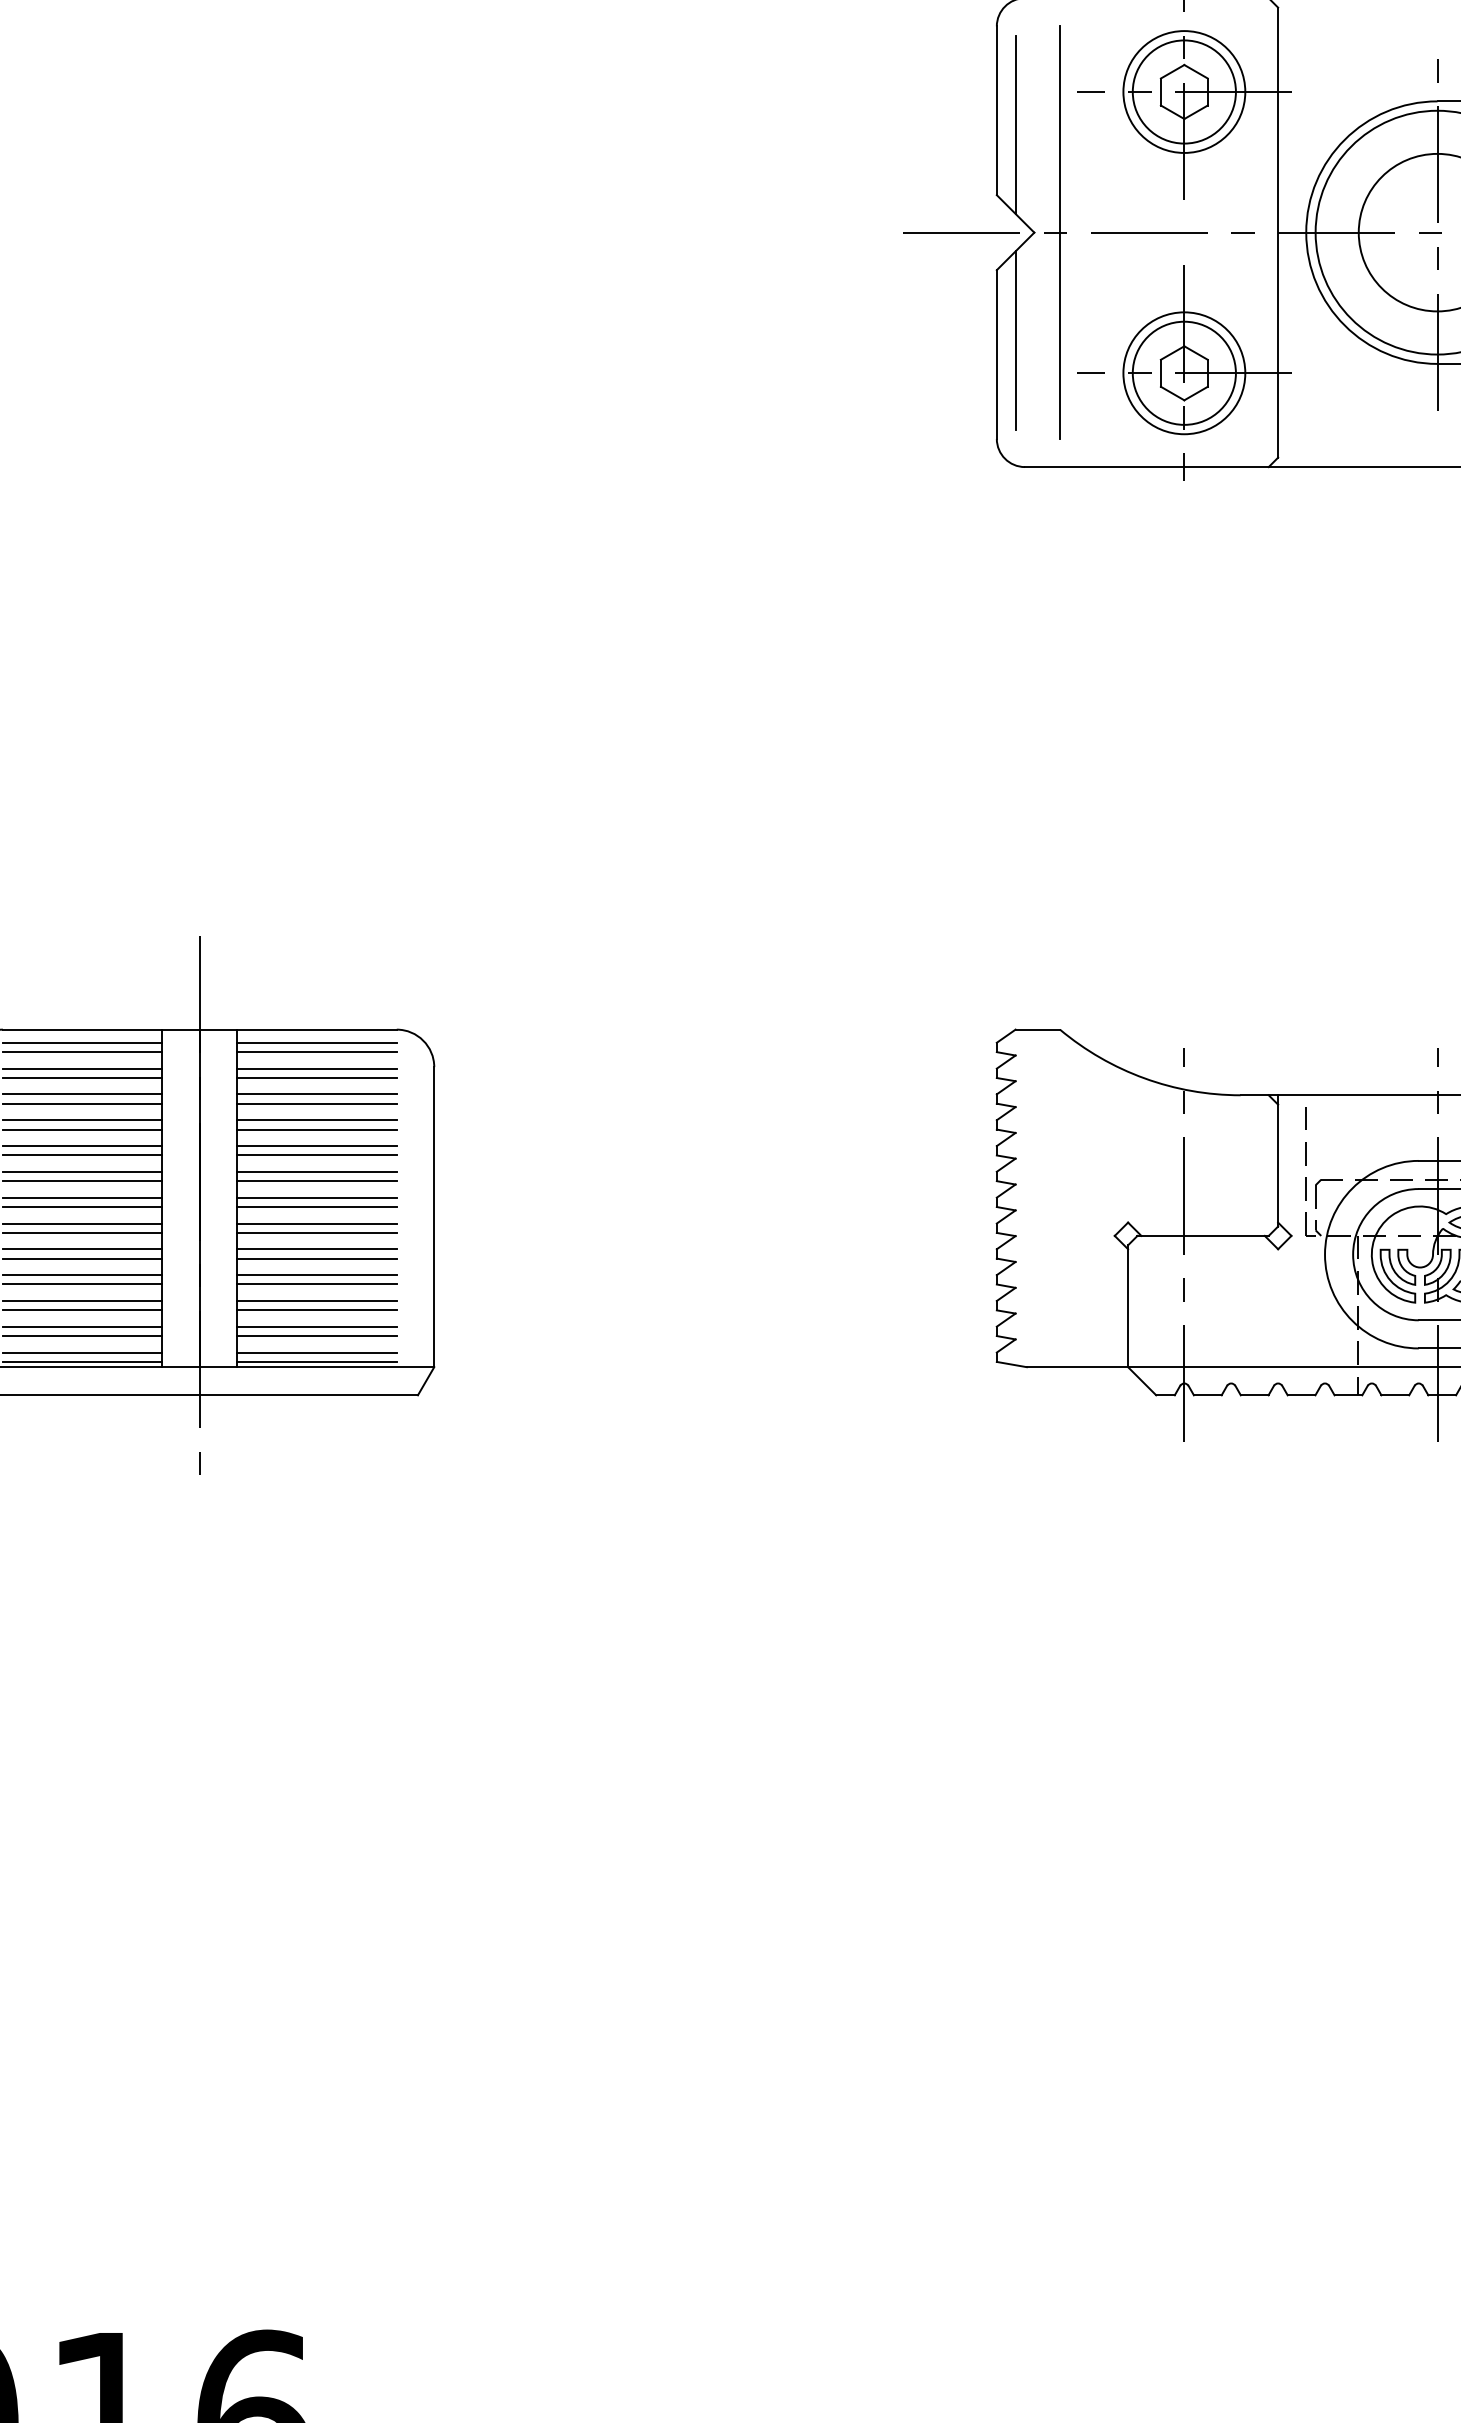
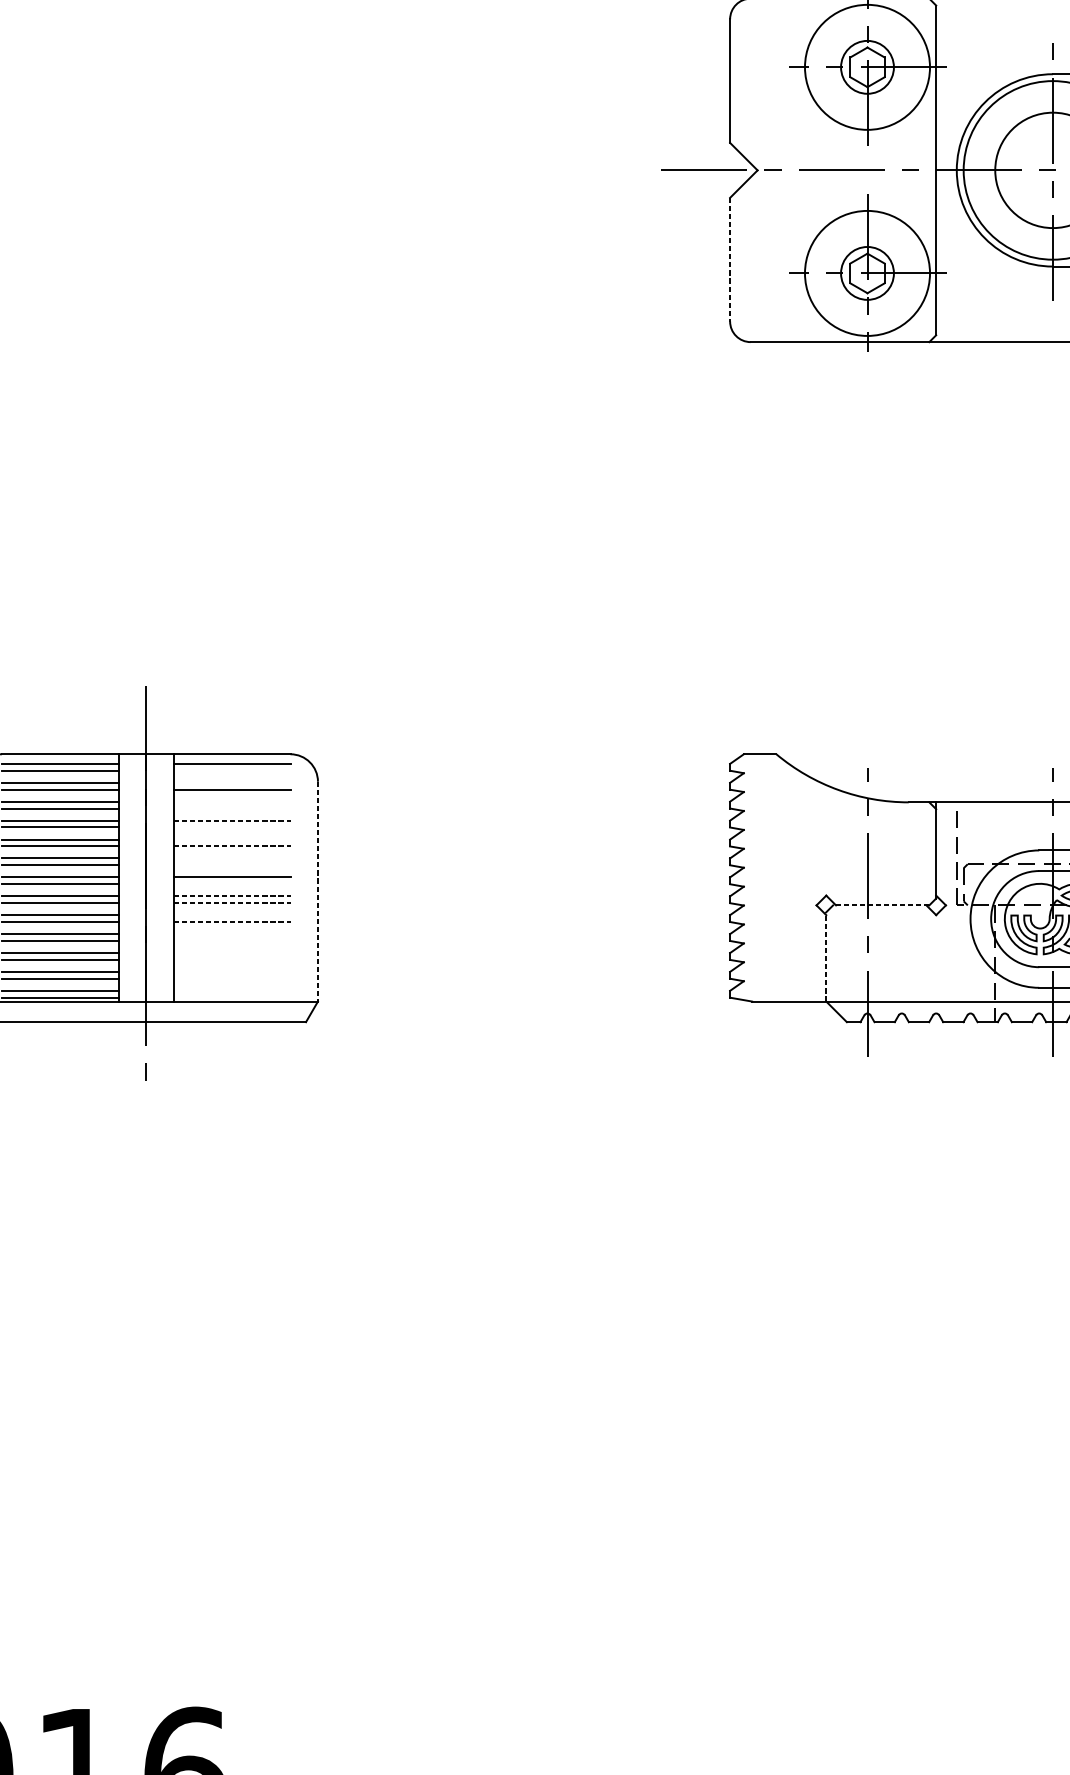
circle: (1183, 91) -> (866, 66), size x0.7
circle: (1184, 91) -> (867, 66), size x1.4
line: (1015, 124) -> (743, 91), removed
line: (1060, 232) -> (776, 170), removed
line: (1015, 340) -> (743, 249), removed
line: (996, 355) -> (729, 260), solid -> dashed
circle: (1183, 372) -> (866, 272), size x0.7
circle: (1184, 373) -> (867, 273), size x1.4
line: (316, 1052) -> (231, 771), removed
line: (316, 1068) -> (231, 782), removed
line: (316, 1094) -> (231, 801), removed
line: (316, 1103) -> (231, 808), removed
line: (317, 1120) -> (232, 820), solid -> dashed
line: (316, 1129) -> (231, 827), removed
line: (316, 1146) -> (231, 839), removed
line: (317, 1155) -> (232, 846), solid -> dashed
line: (316, 1171) -> (231, 858), removed
line: (316, 1181) -> (231, 865), removed
line: (316, 1207) -> (231, 884), removed
line: (434, 1217) -> (318, 891), solid -> dashed
line: (317, 1223) -> (232, 896), solid -> dashed
line: (317, 1232) -> (232, 902), solid -> dashed
line: (1203, 1235) -> (881, 905), solid -> dashed
line: (316, 1249) -> (231, 915), removed
line: (317, 1258) -> (232, 921), solid -> dashed
line: (316, 1275) -> (231, 934), removed
line: (316, 1284) -> (231, 940), removed
line: (316, 1300) -> (231, 952), removed
line: (1128, 1306) -> (826, 957), solid -> dashed
line: (316, 1310) -> (231, 960), removed
line: (316, 1326) -> (231, 971), removed
line: (316, 1336) -> (231, 979), removed
line: (316, 1352) -> (231, 990), removed
line: (316, 1361) -> (231, 997), removed

